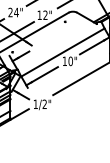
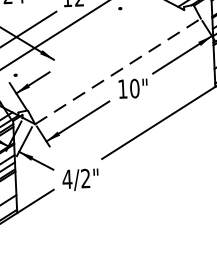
line: (63, 52) -> (119, 71), solid -> dashed
text: (35, 103) -> (66, 177), 1/2" -> 4/2"

